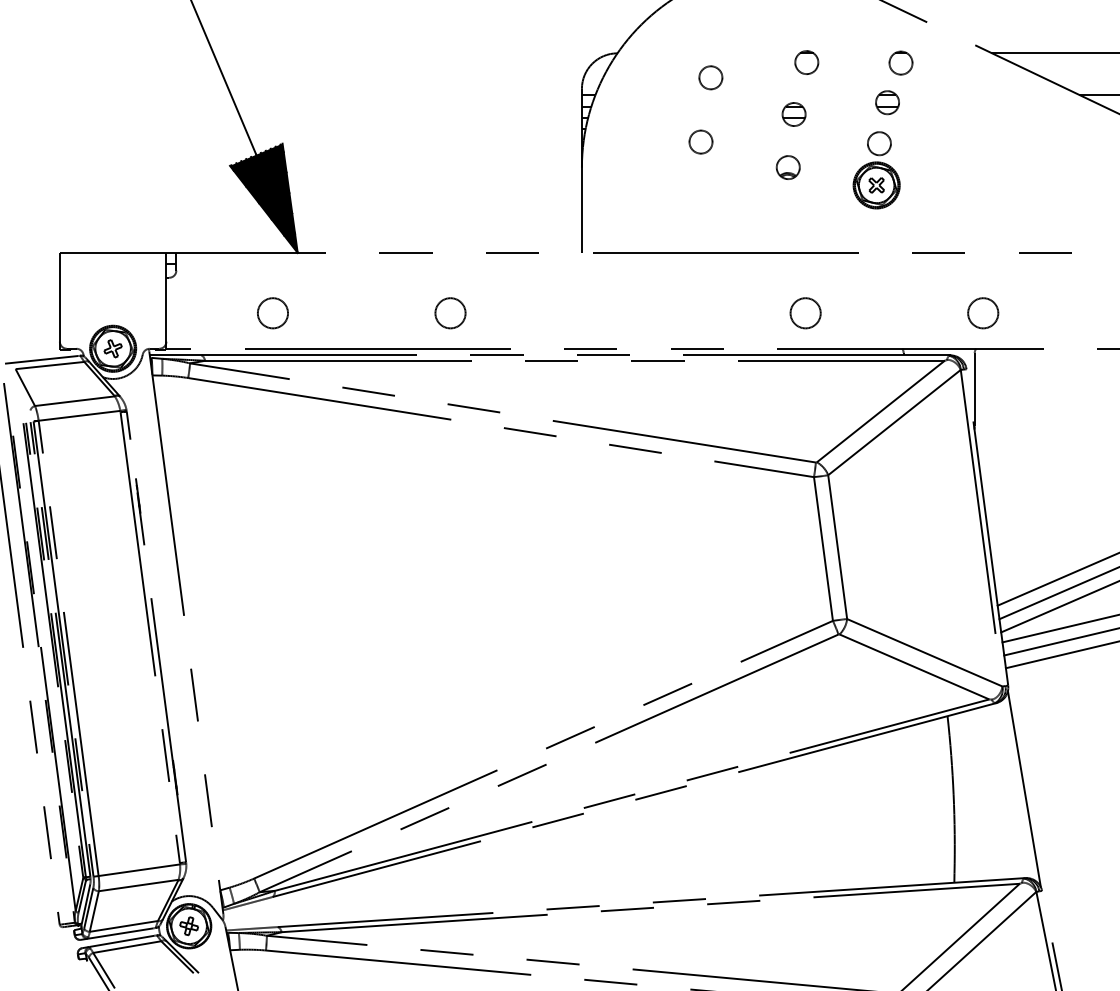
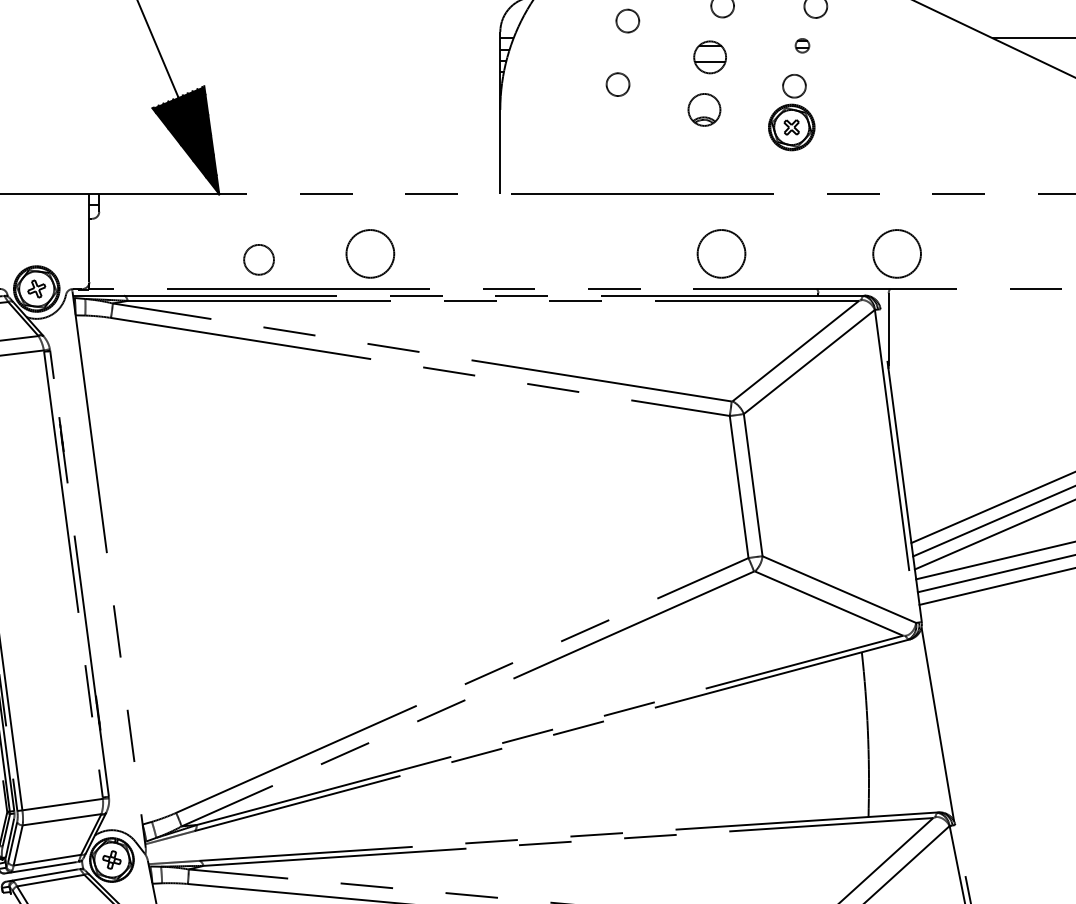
part: (887, 102) -> (802, 45), size x0.6
part: (793, 114) -> (709, 57), size x1.4
part: (787, 167) -> (703, 109), size x1.4
circle: (272, 313) -> (258, 260), moved
circle: (450, 313) -> (370, 254), size x1.6
circle: (805, 313) -> (721, 254), size x1.6
circle: (983, 313) -> (897, 254), size x1.6

